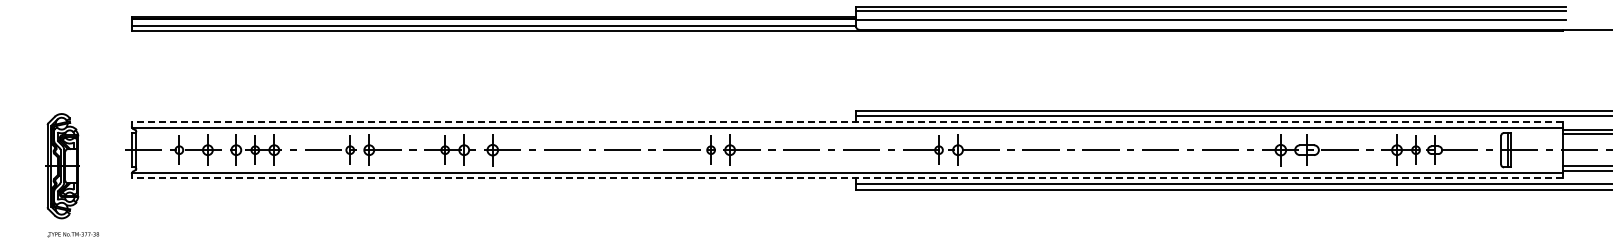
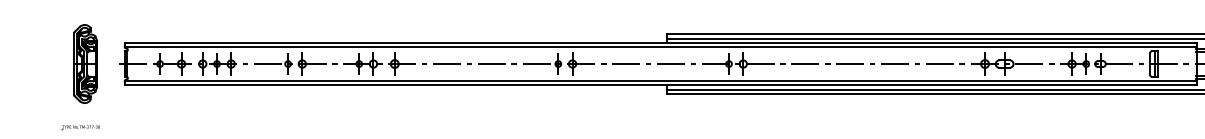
line: (847, 122) -> (660, 43), dashed -> solid
part: (62, 166) -> (85, 64), moved
line: (847, 178) -> (660, 85), dashed -> solid

